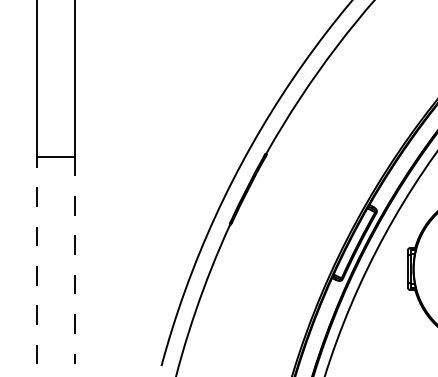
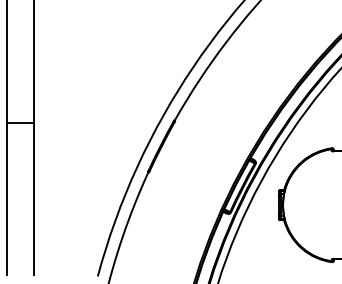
line: (37, 259) -> (6, 198), dashed -> solid
line: (75, 261) -> (34, 199), dashed -> solid

